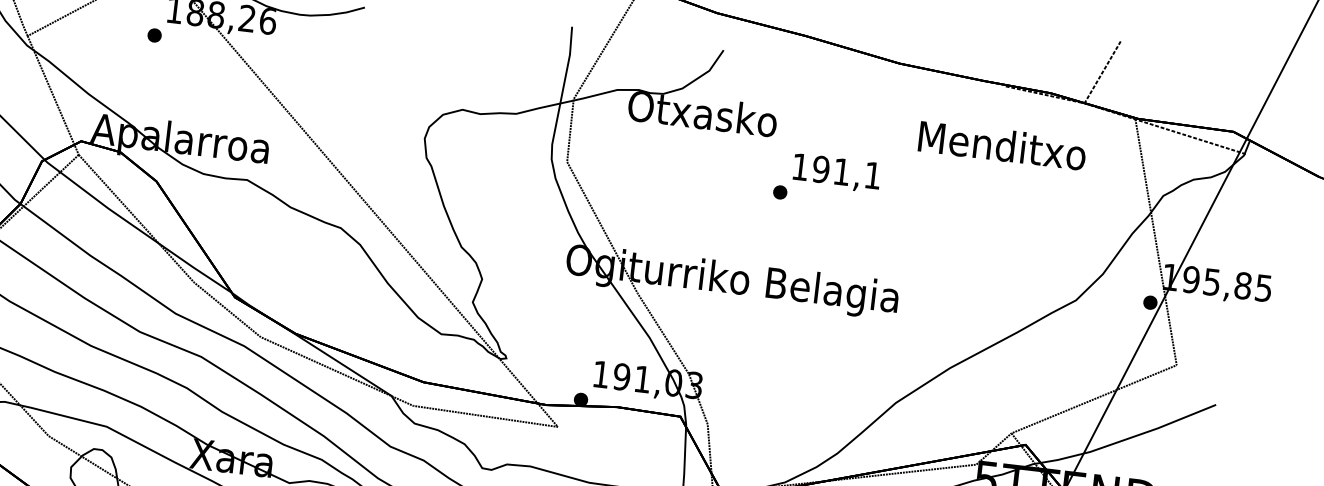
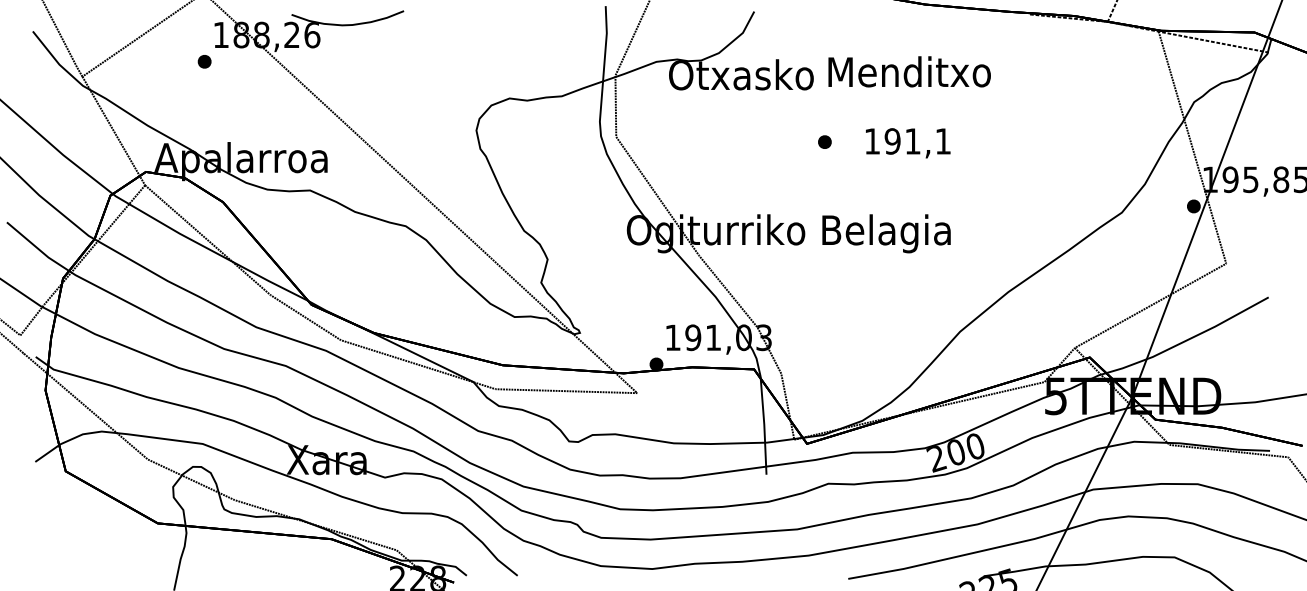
text: (1002, 145) -> (909, 71), moved
text: (837, 173) -> (908, 143), moved

